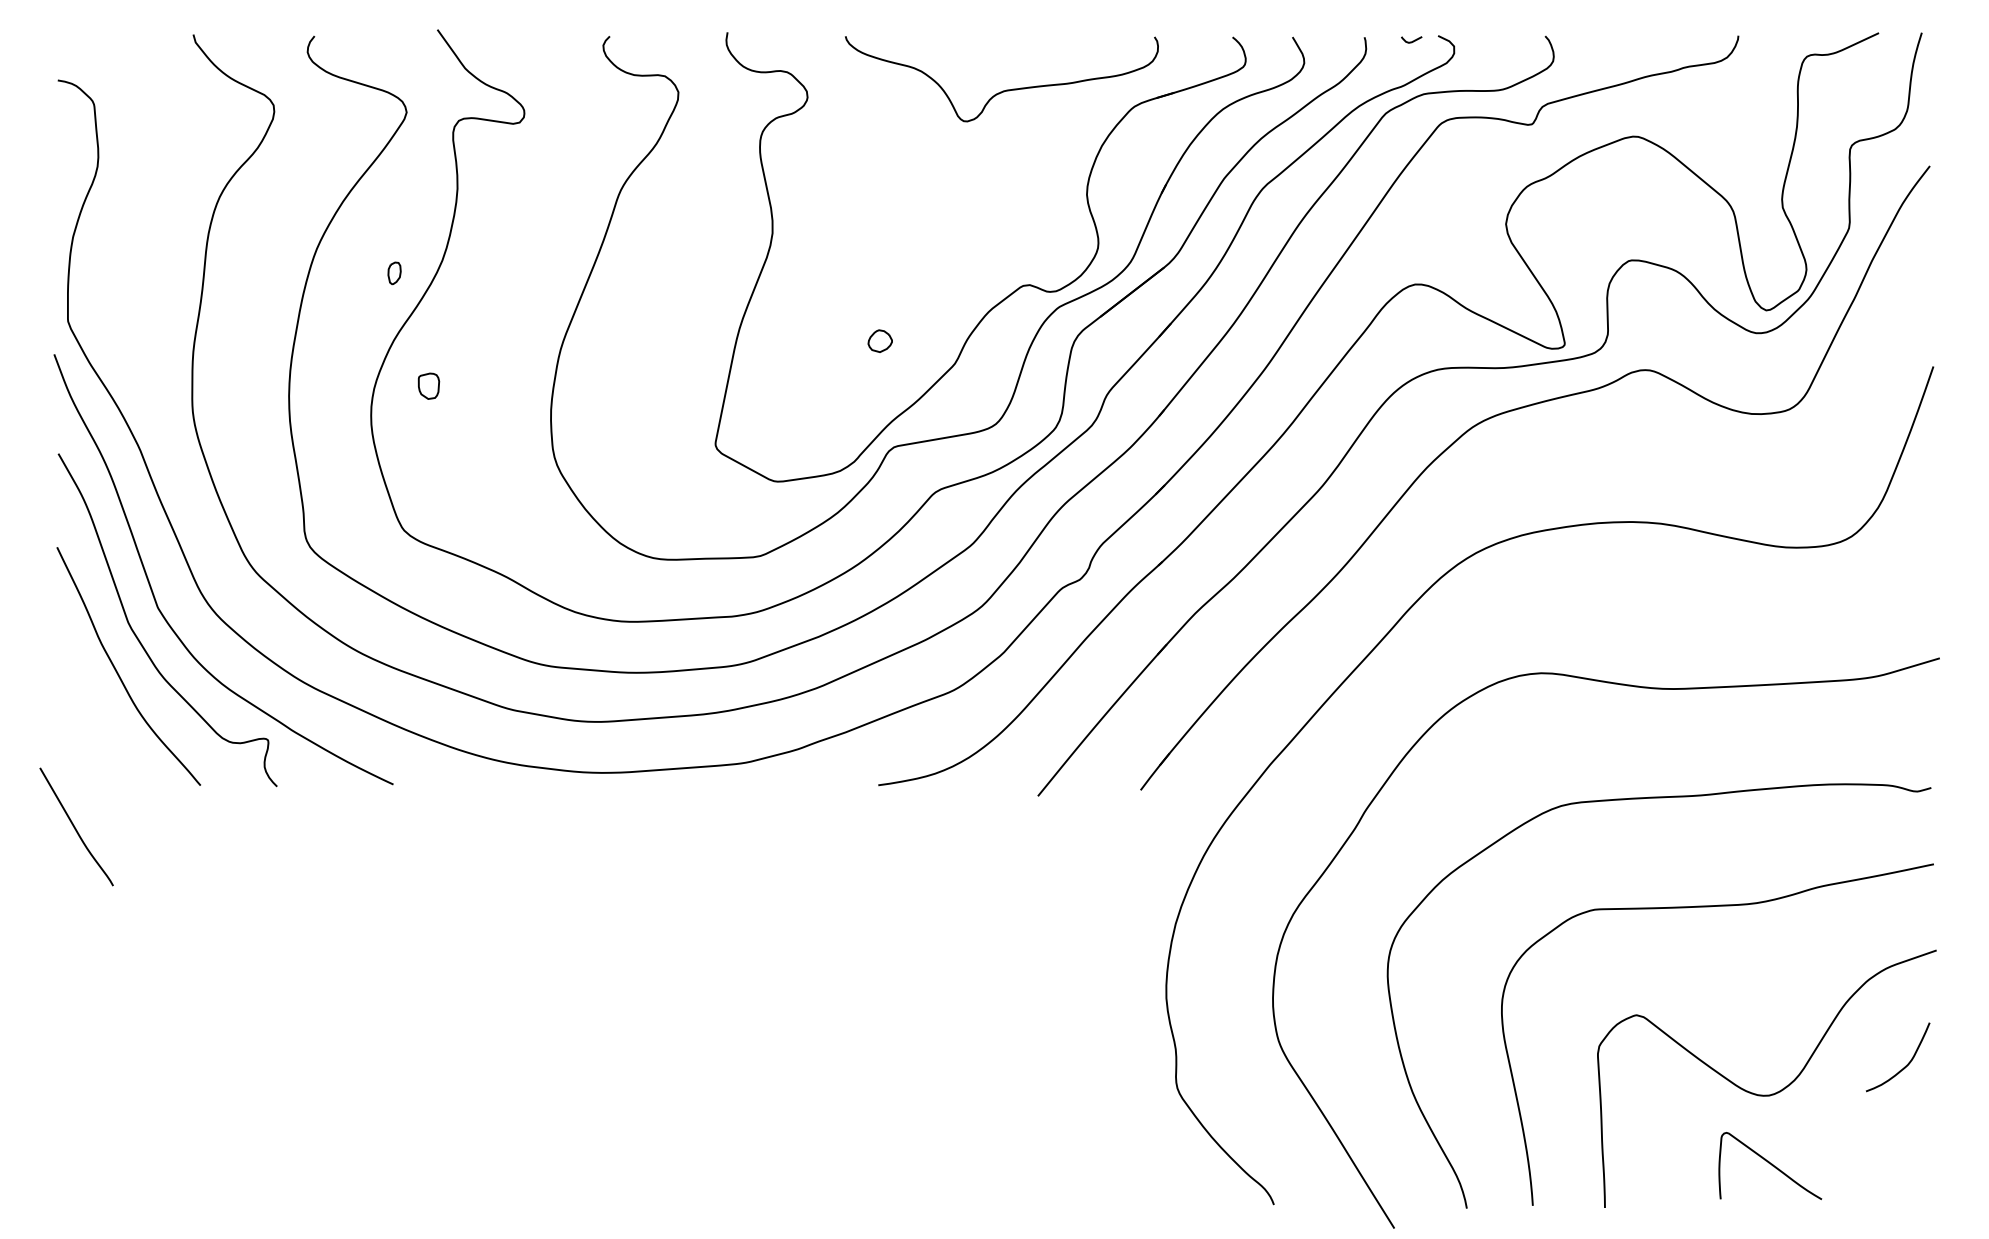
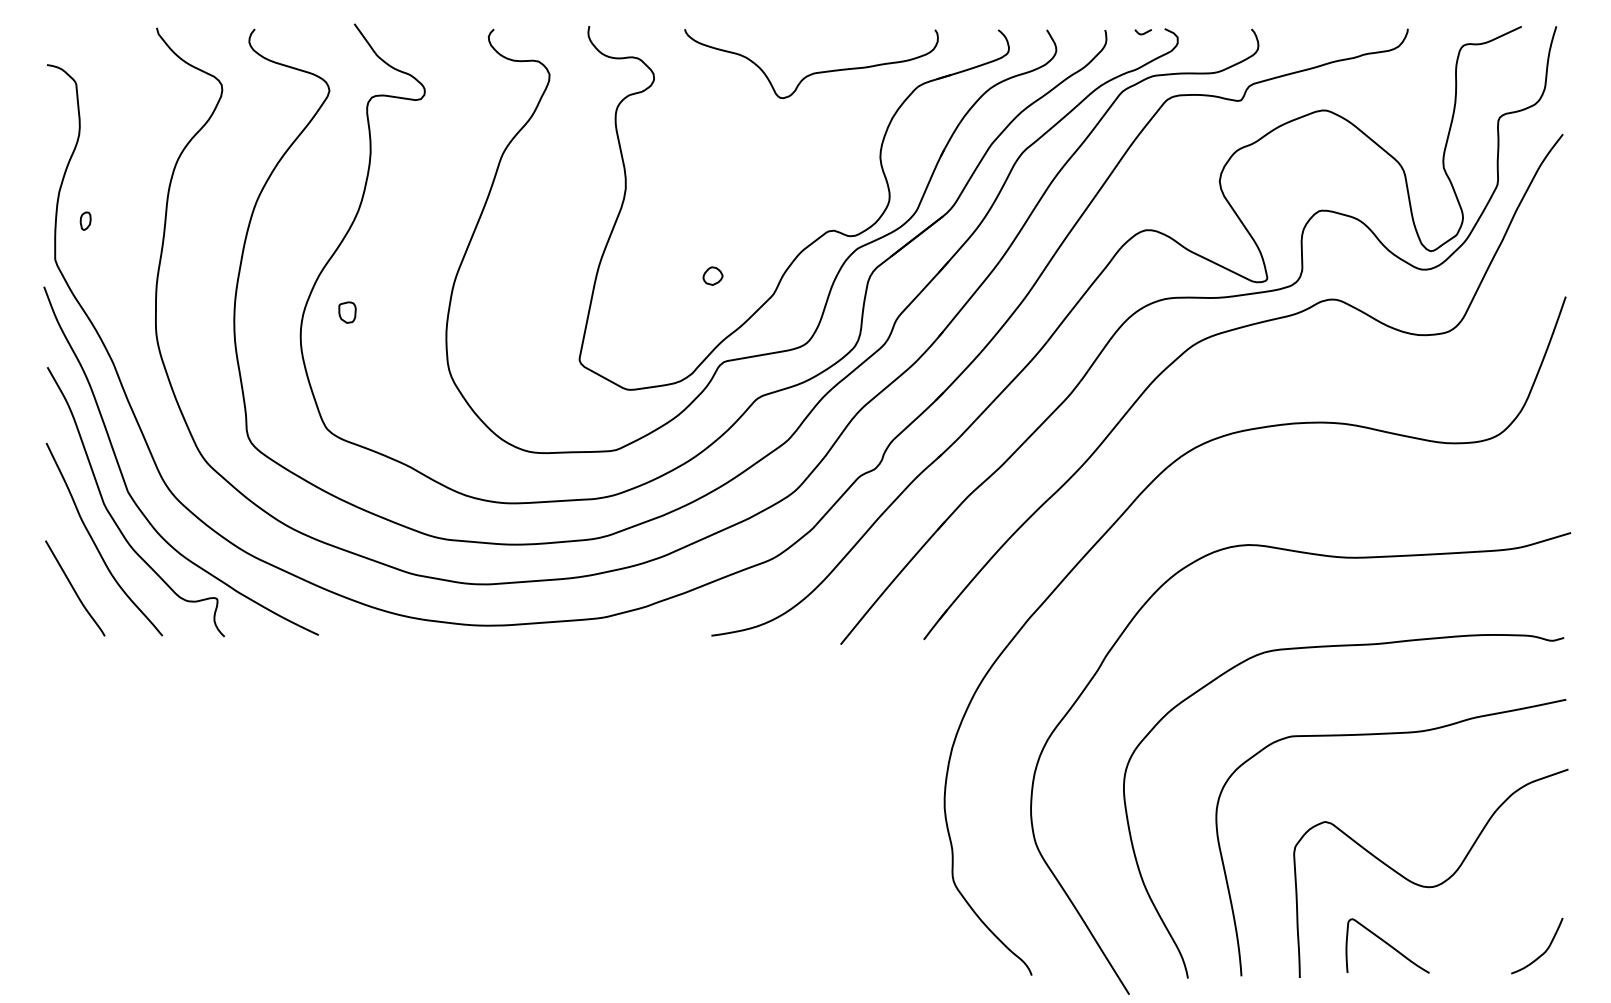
part: (394, 272) -> (85, 220), moved
curve: (75, 826) -> (74, 588), moved
curve: (1907, 1064) -> (1544, 951), moved
curve: (1770, 1164) -> (1387, 944), moved

